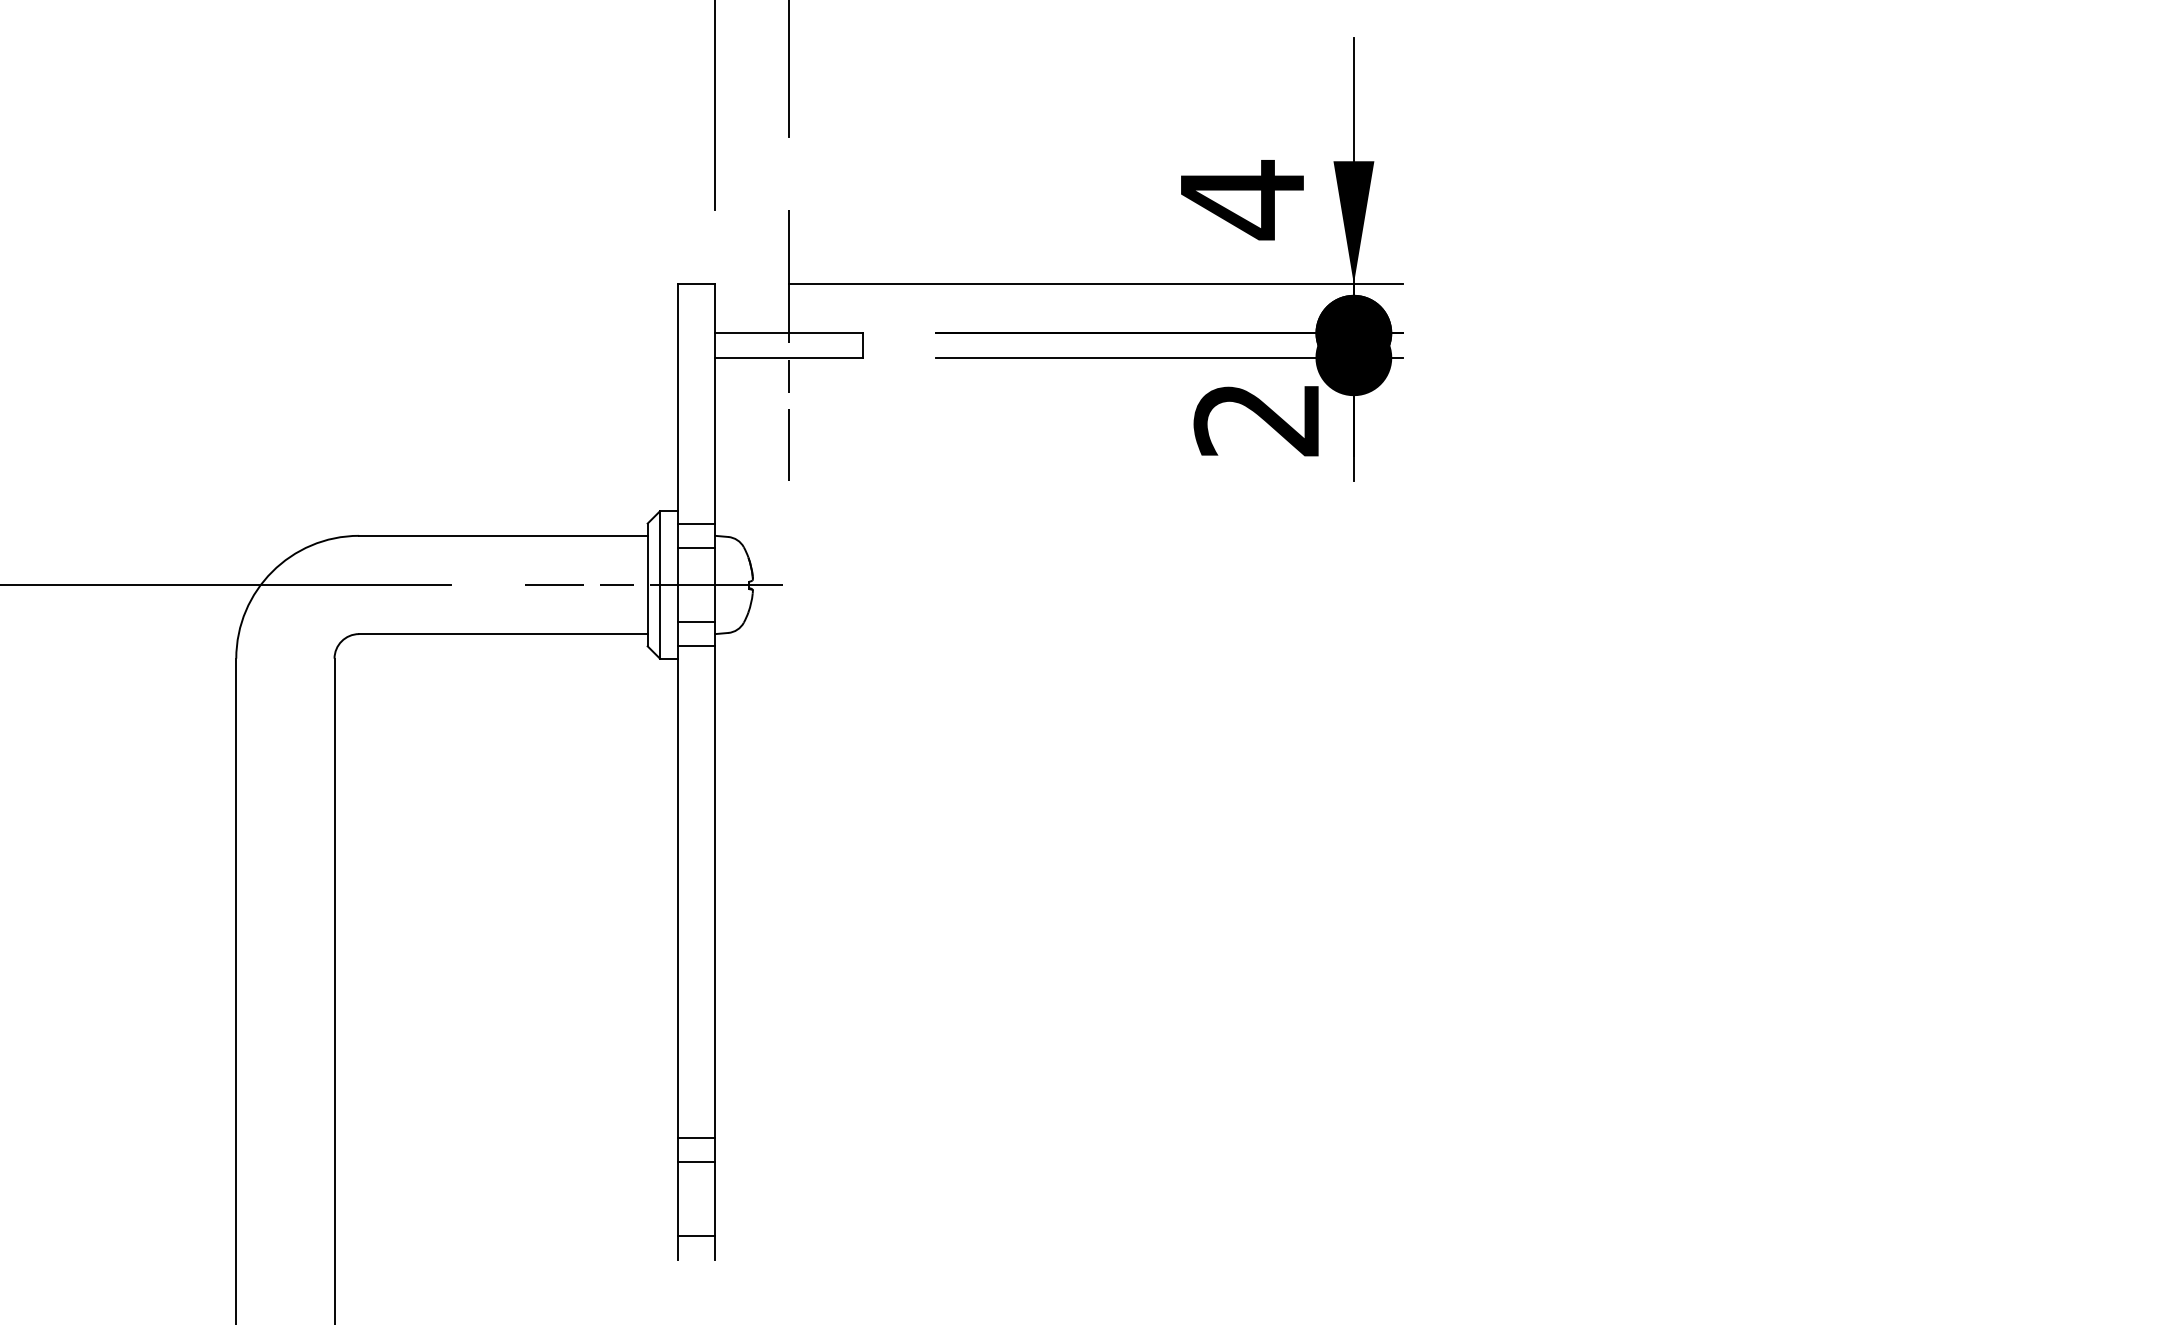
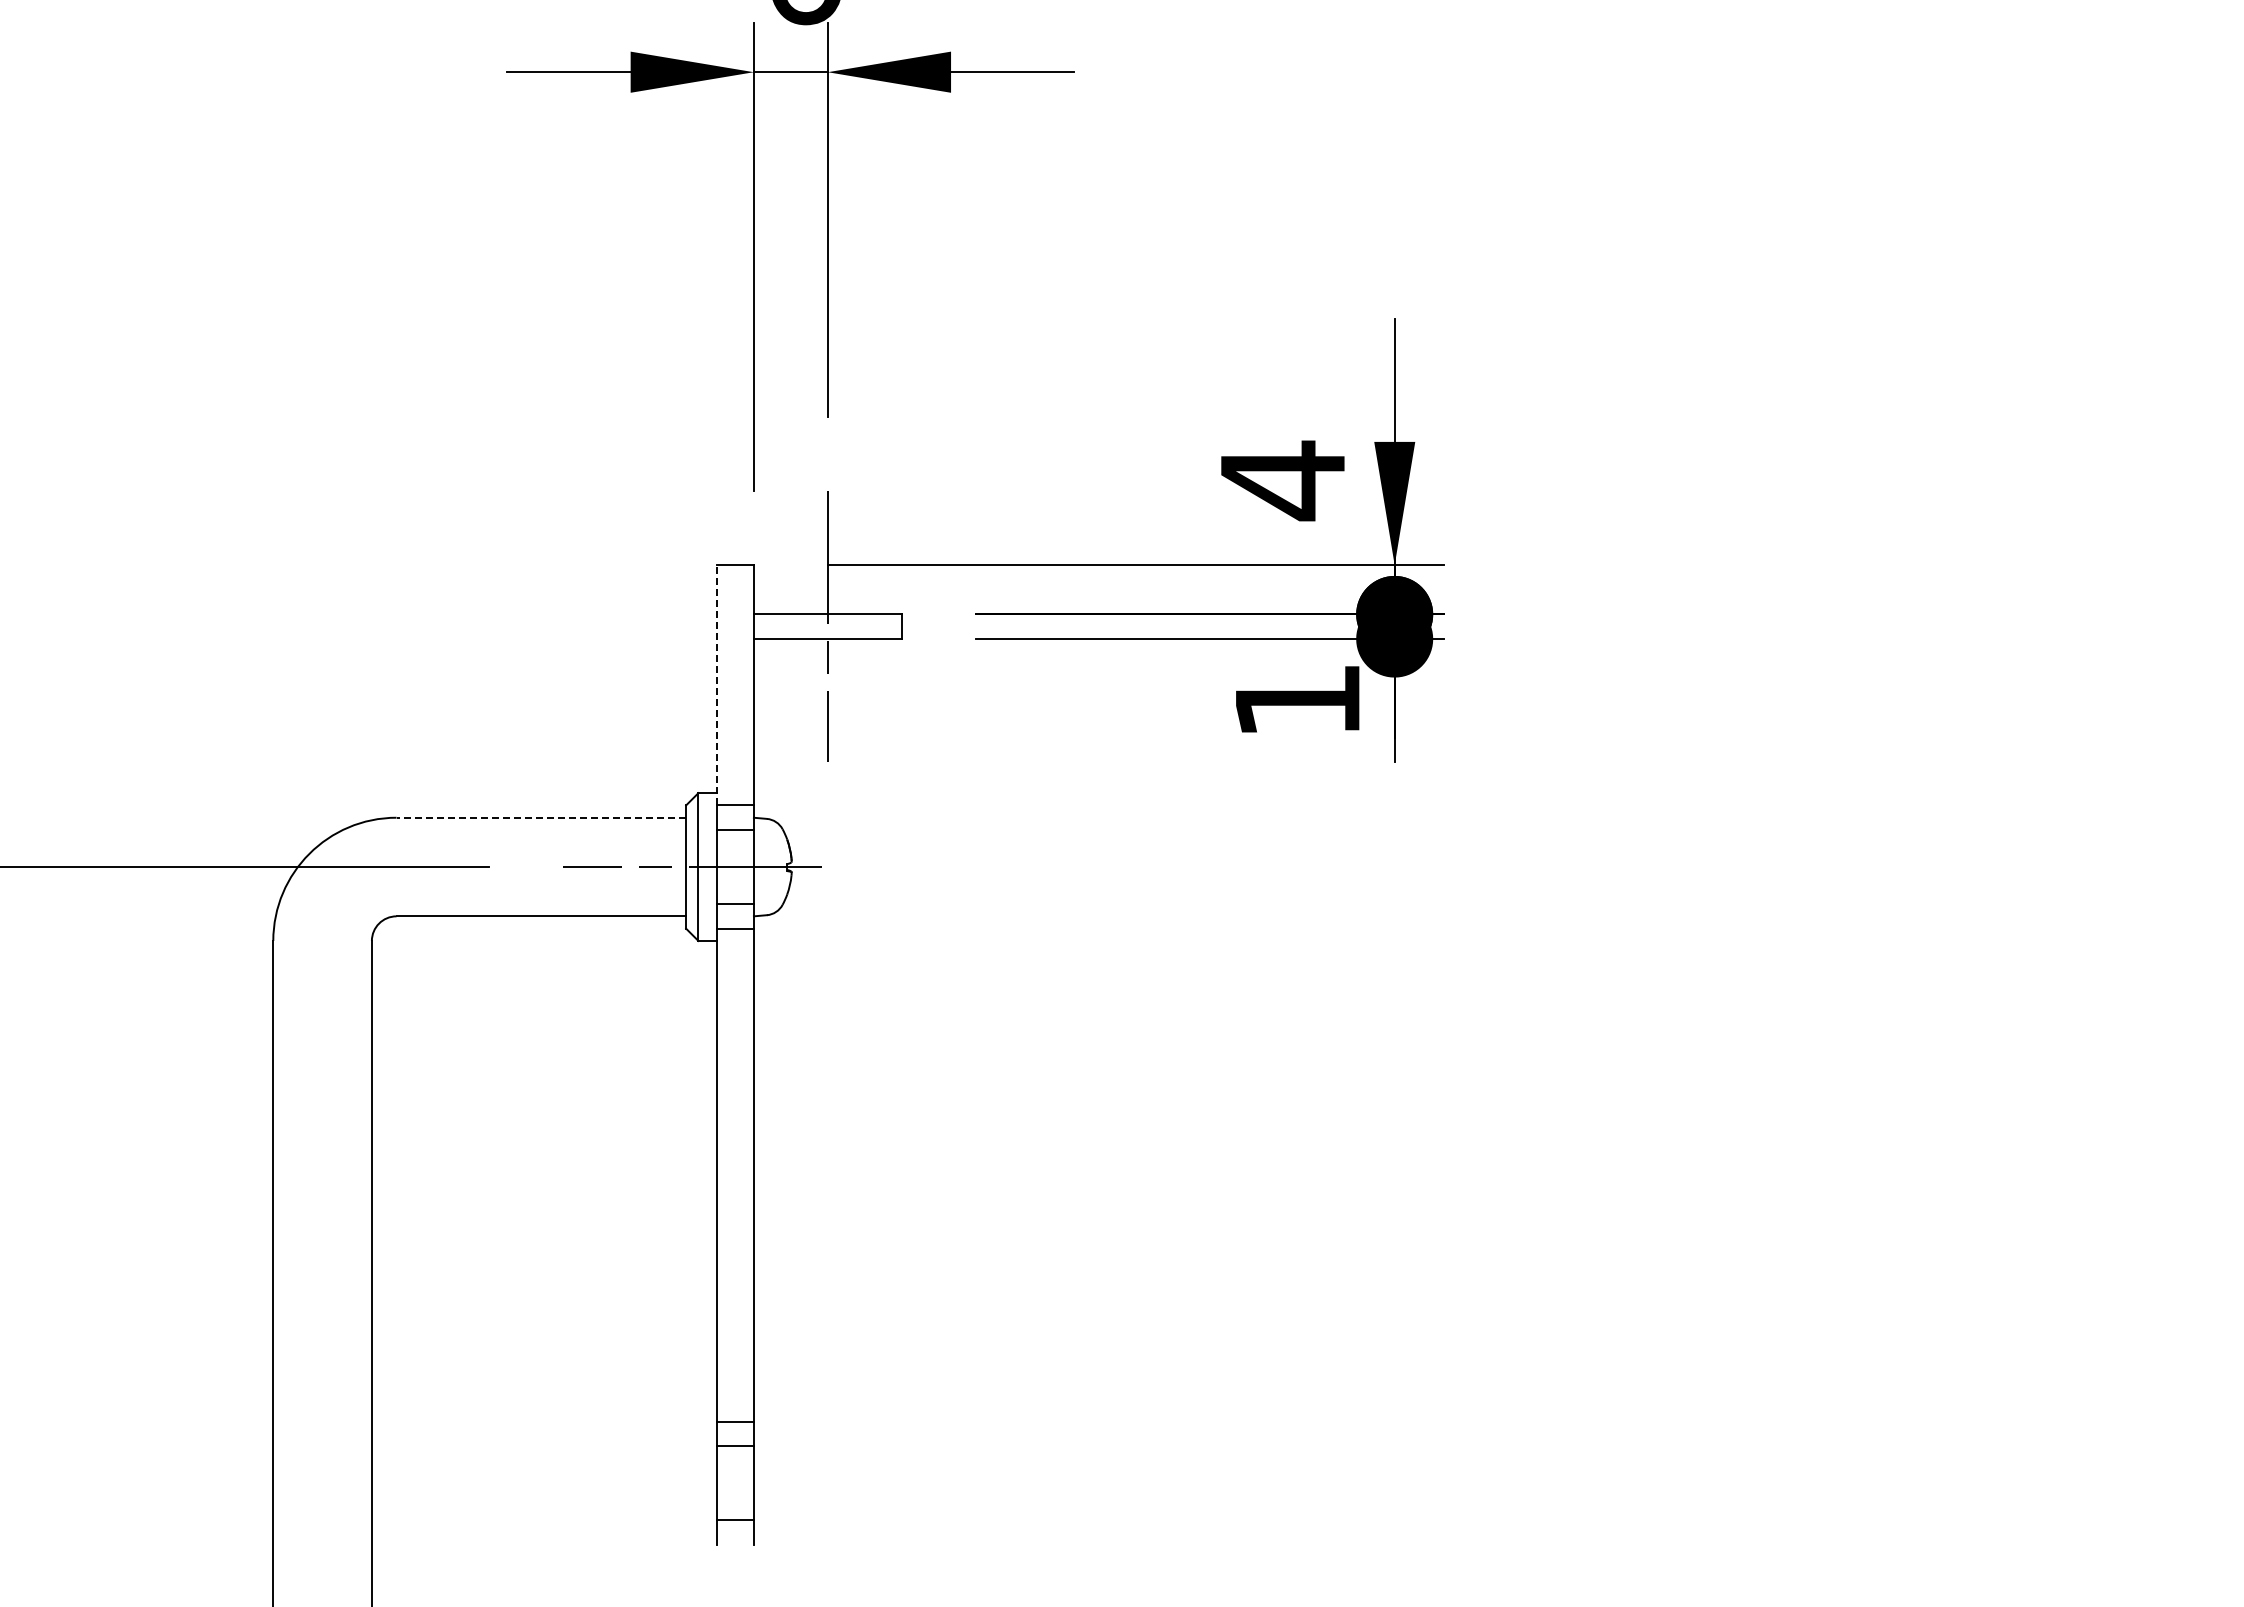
line: (677, 403) -> (716, 684), solid -> dashed
text: (1256, 419) -> (1296, 701), 2 -> 1
line: (503, 535) -> (541, 817), solid -> dashed

